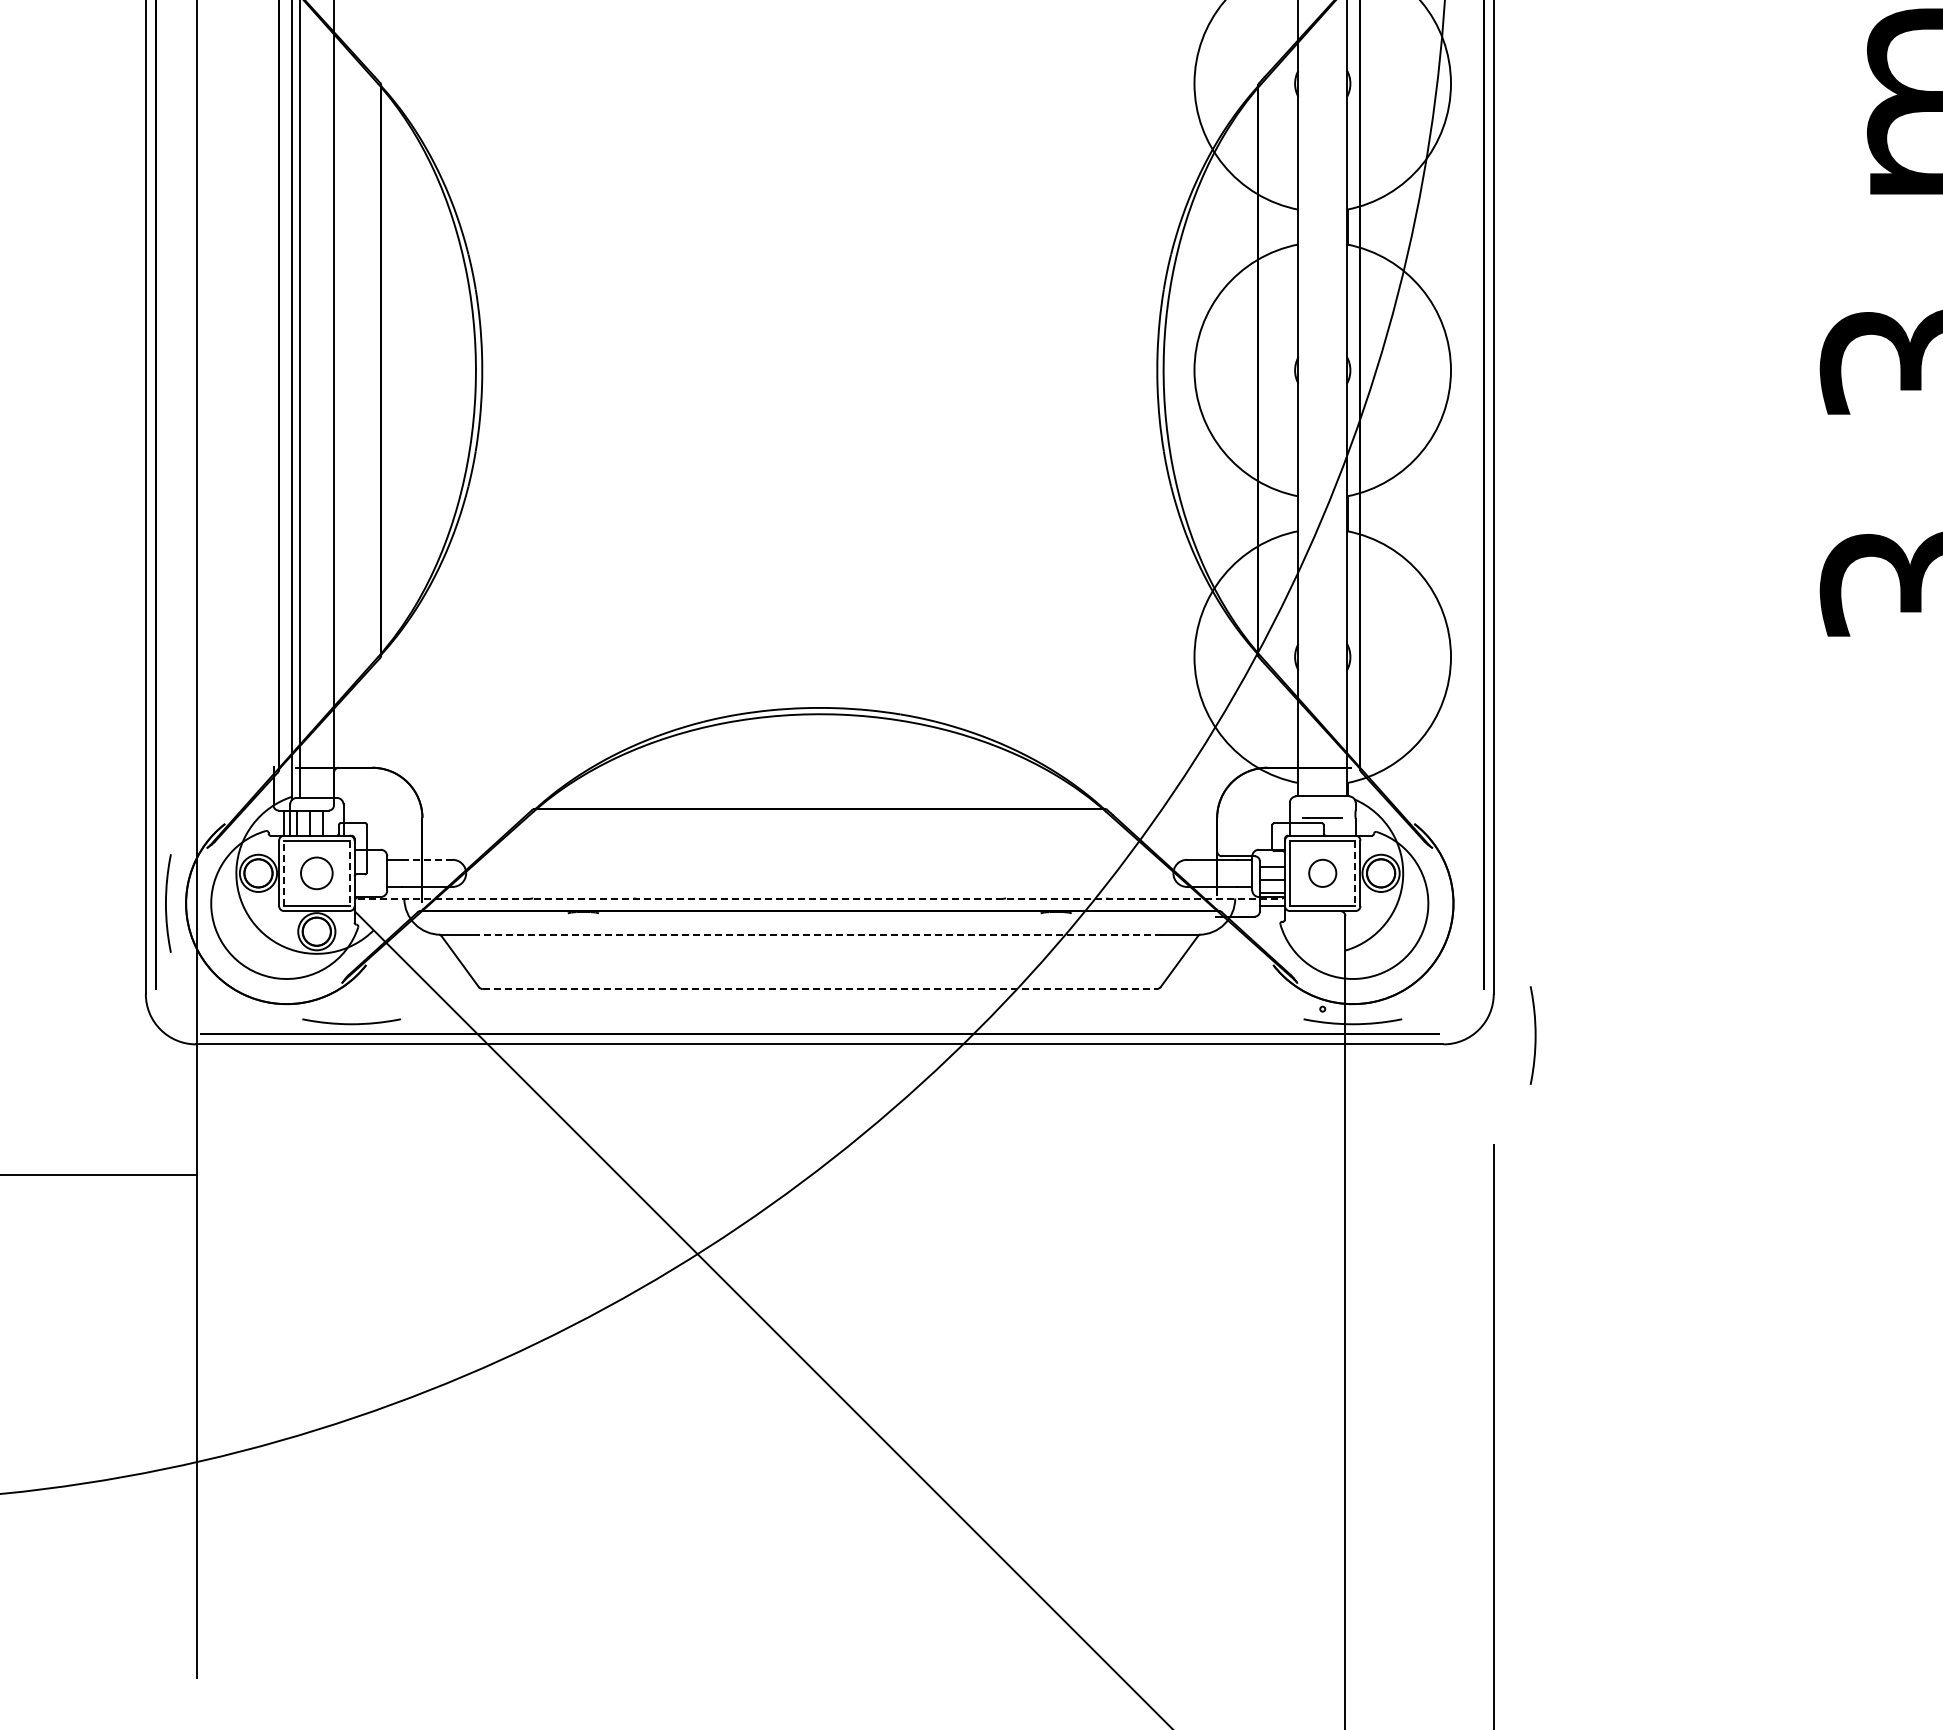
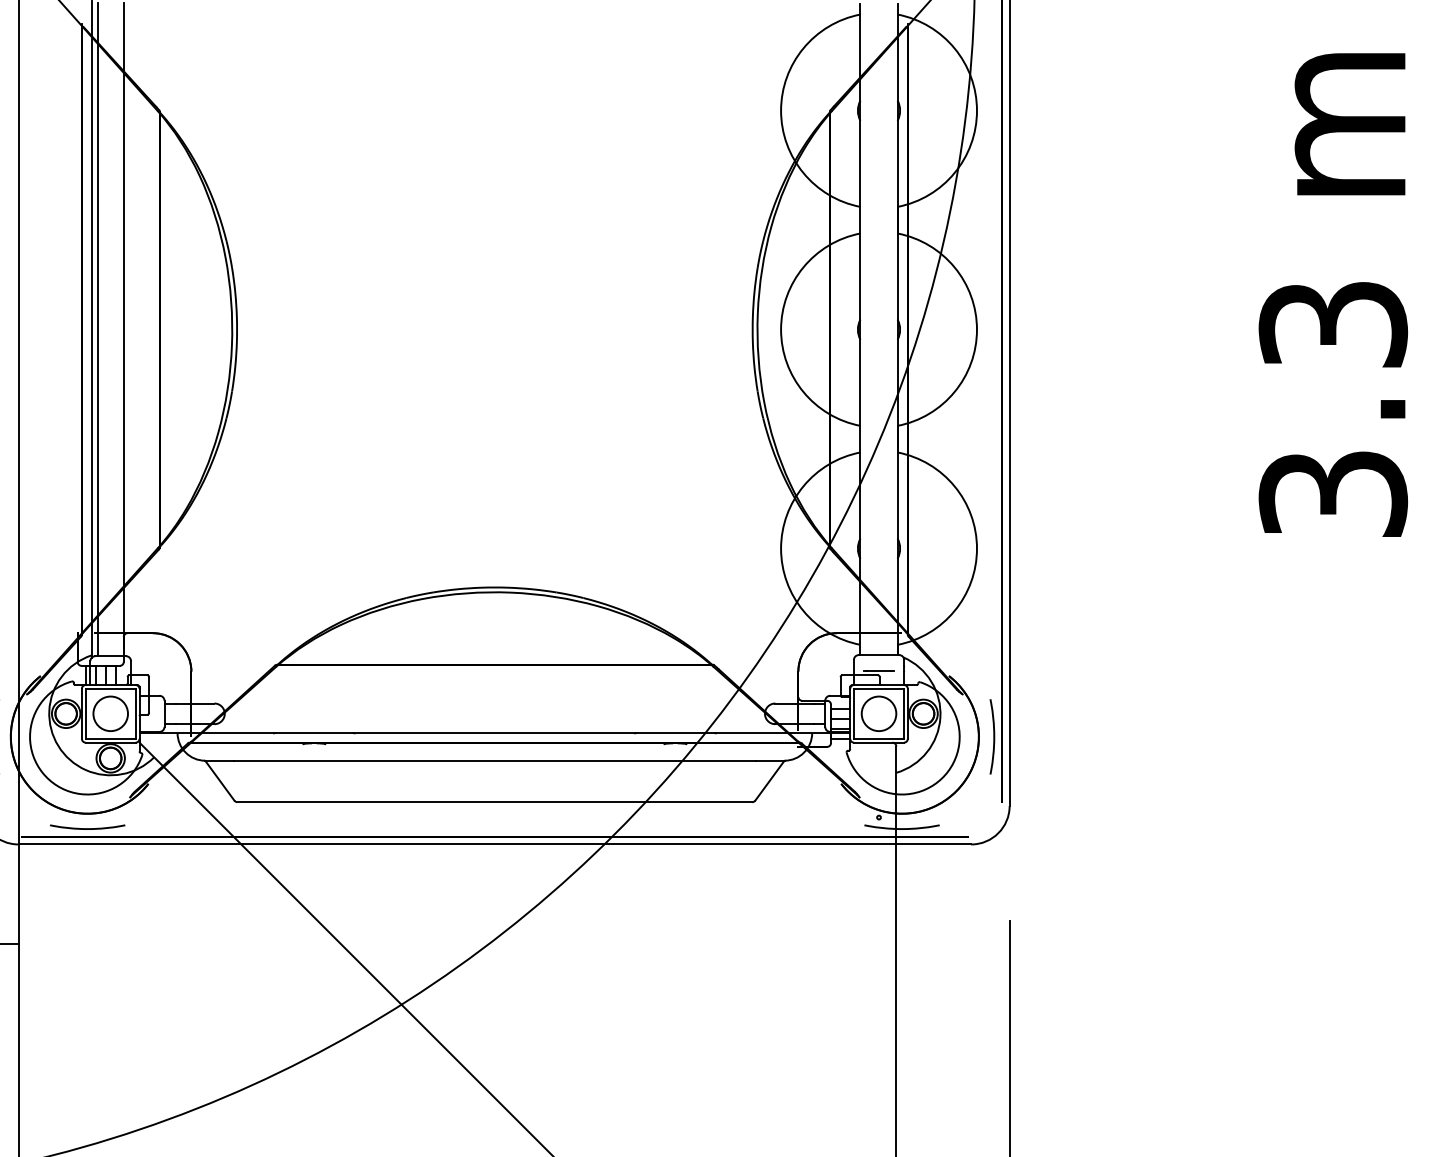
line: (427, 859) -> (195, 703), dashed -> solid
line: (284, 873) -> (86, 713), dashed -> solid
circle: (316, 873) -> (110, 713), size x1.43
line: (349, 873) -> (135, 713), dashed -> solid
circle: (1322, 873) -> (878, 713), size x1.67
line: (1355, 873) -> (904, 713), dashed -> solid
line: (820, 898) -> (495, 733), dashed -> solid
line: (819, 934) -> (494, 760), dashed -> solid
line: (819, 989) -> (494, 802), dashed -> solid
curve: (351, 1023) -> (87, 828), moved
curve: (1534, 1035) -> (993, 736), moved

